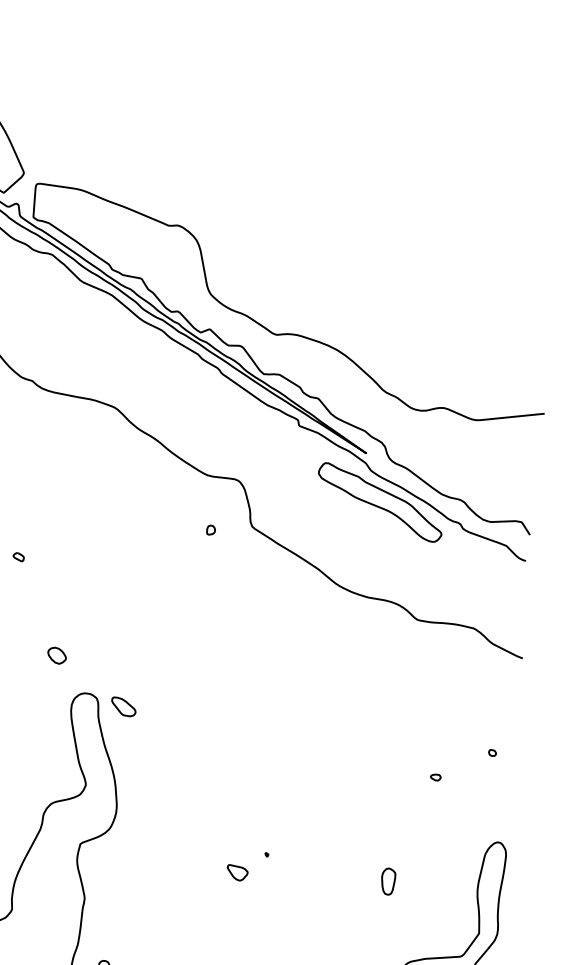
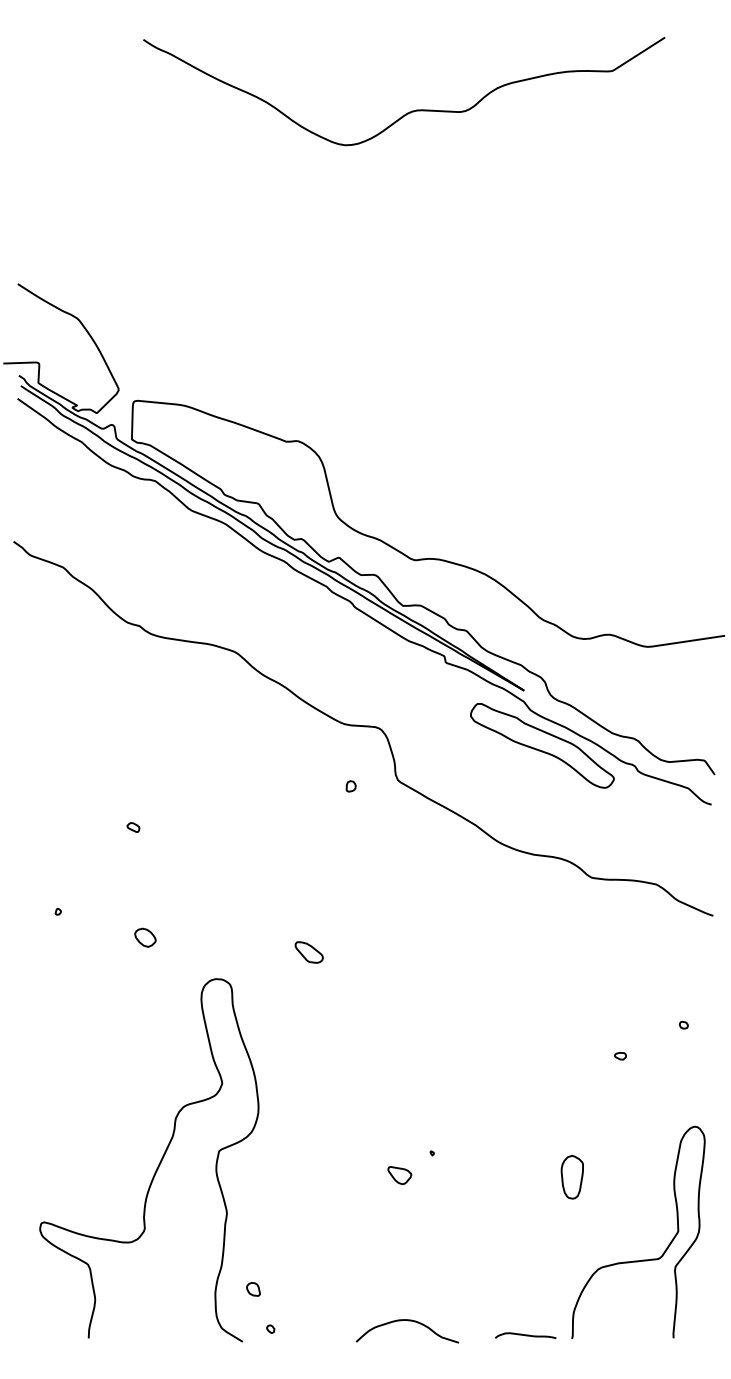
part: (57, 655) -> (145, 937), moved
part: (123, 706) -> (308, 952), moved
part: (387, 881) -> (571, 1177), size x1.43

